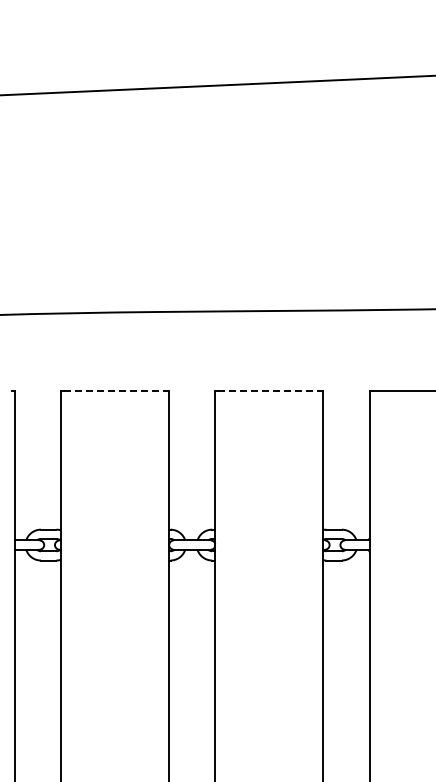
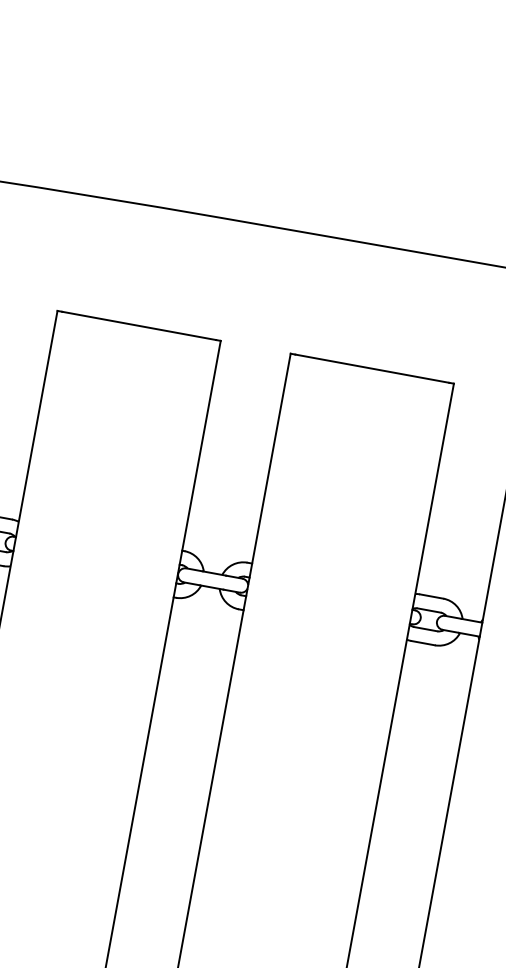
line: (115, 390) -> (139, 325), dashed -> solid
line: (269, 390) -> (372, 368), dashed -> solid

